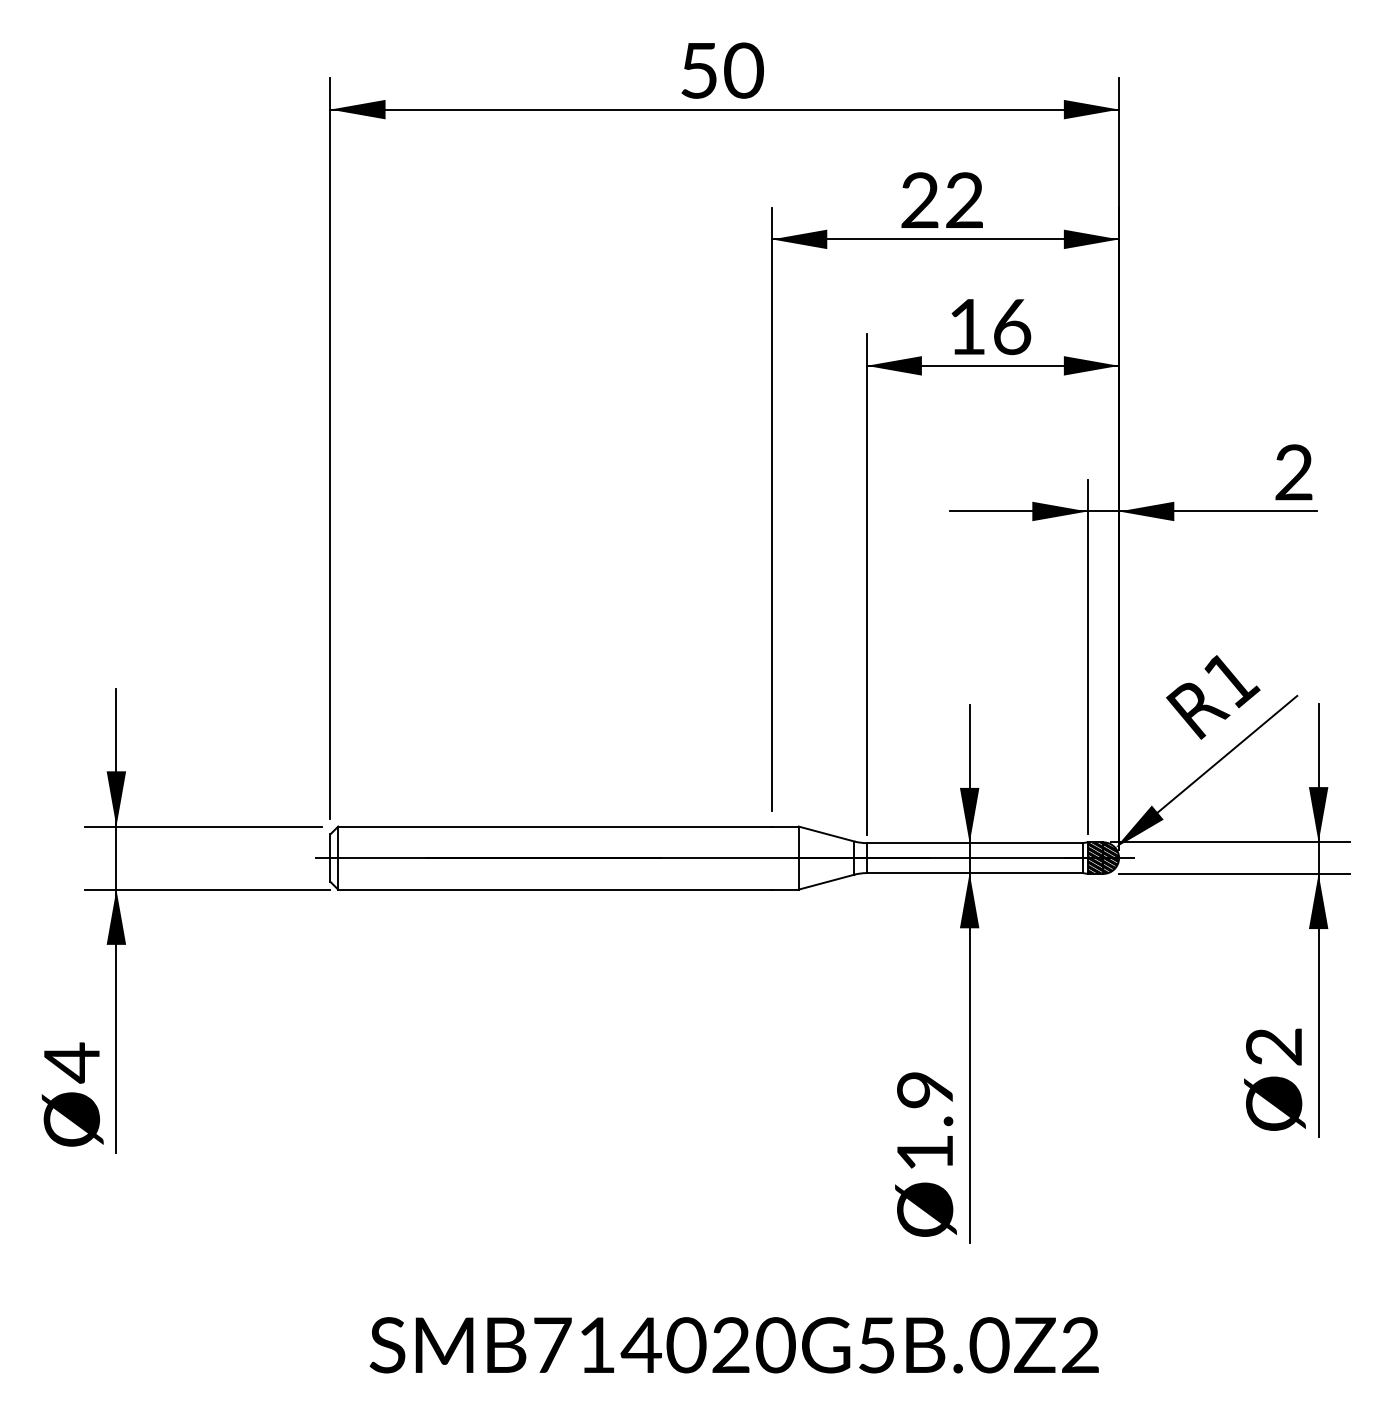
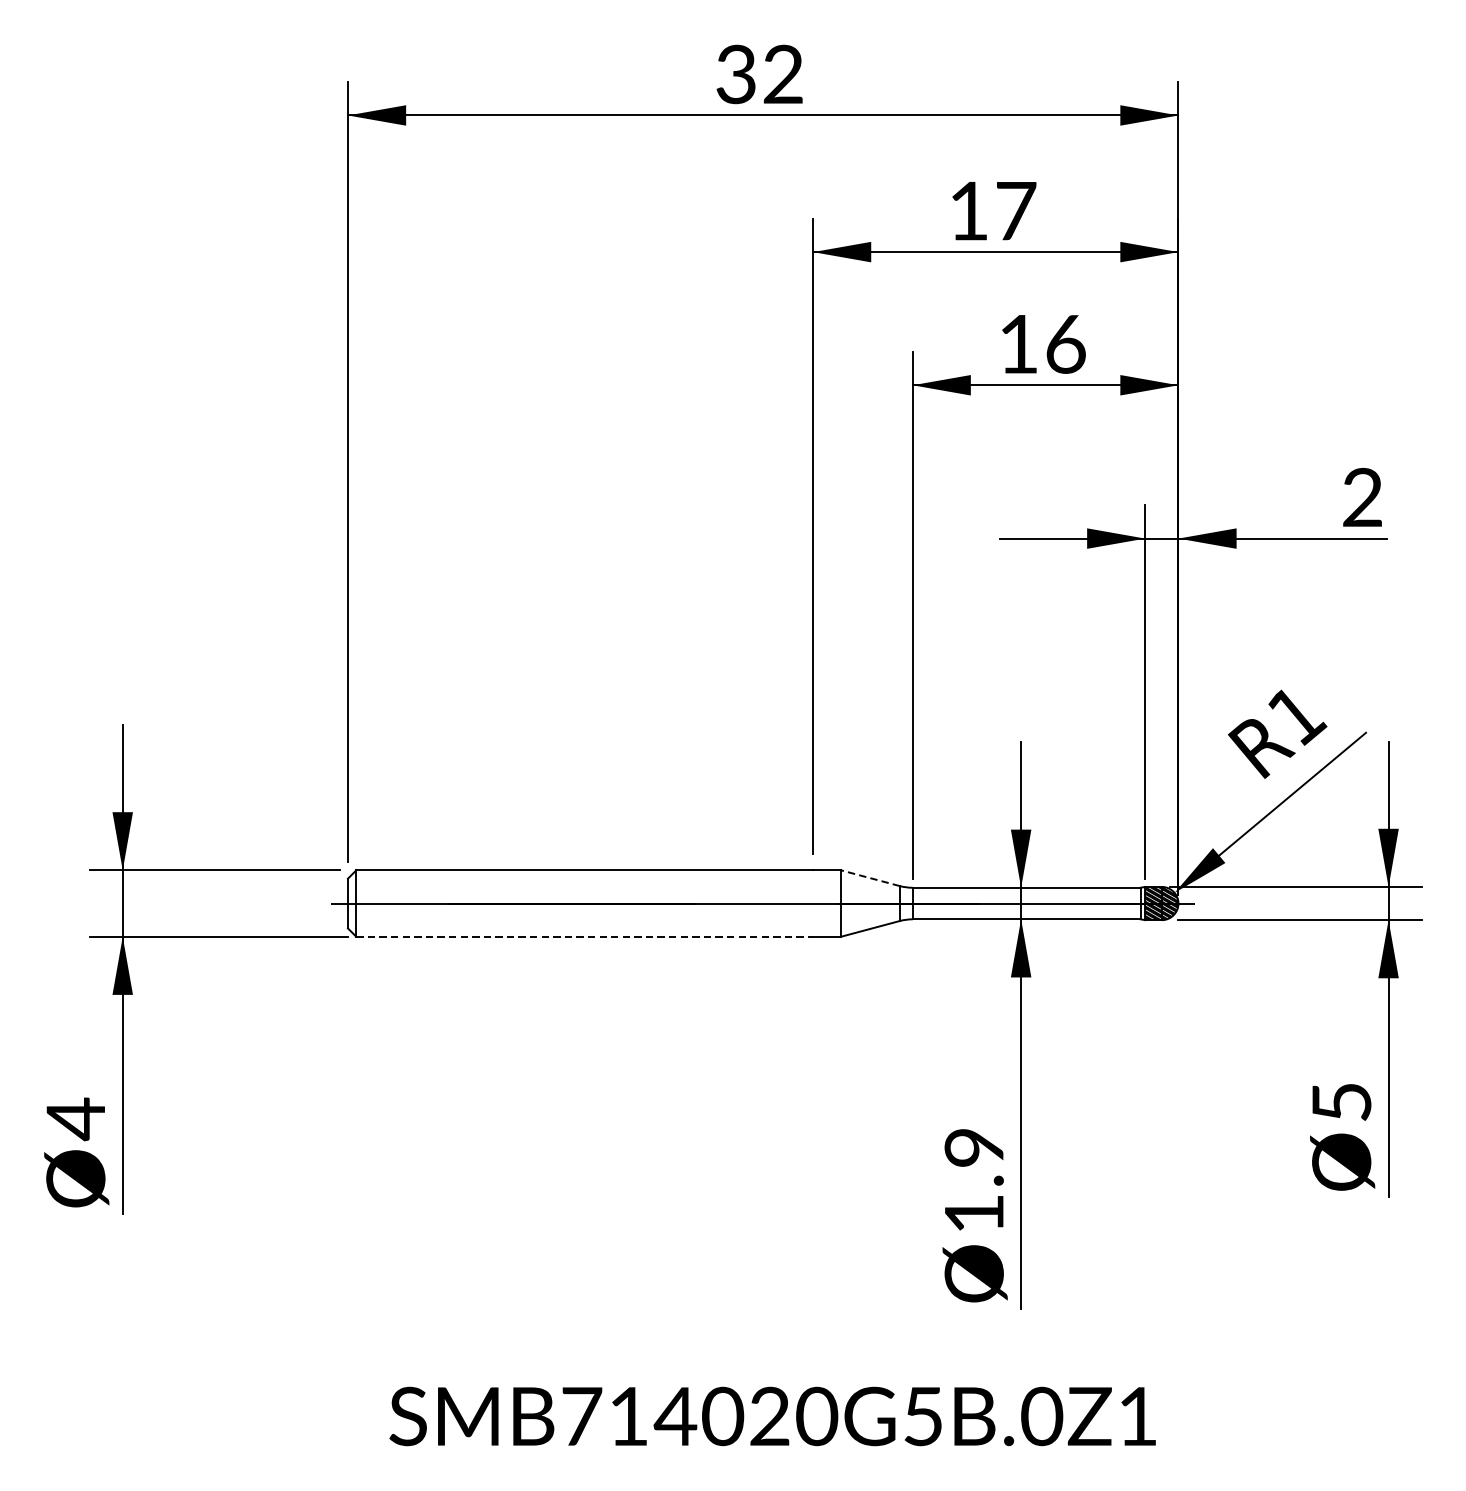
text: (721, 70) -> (759, 74), 50 -> 32
text: (942, 199) -> (992, 210), 22 -> 17
line: (826, 834) -> (870, 878), solid -> dashed
line: (555, 889) -> (585, 936), solid -> dashed
text: (1274, 1046) -> (1342, 1101), 2 -> 5
text: (1080, 1344) -> (1137, 1415), SMB714020G5B.0Z2 -> SMB714020G5B.0Z1

